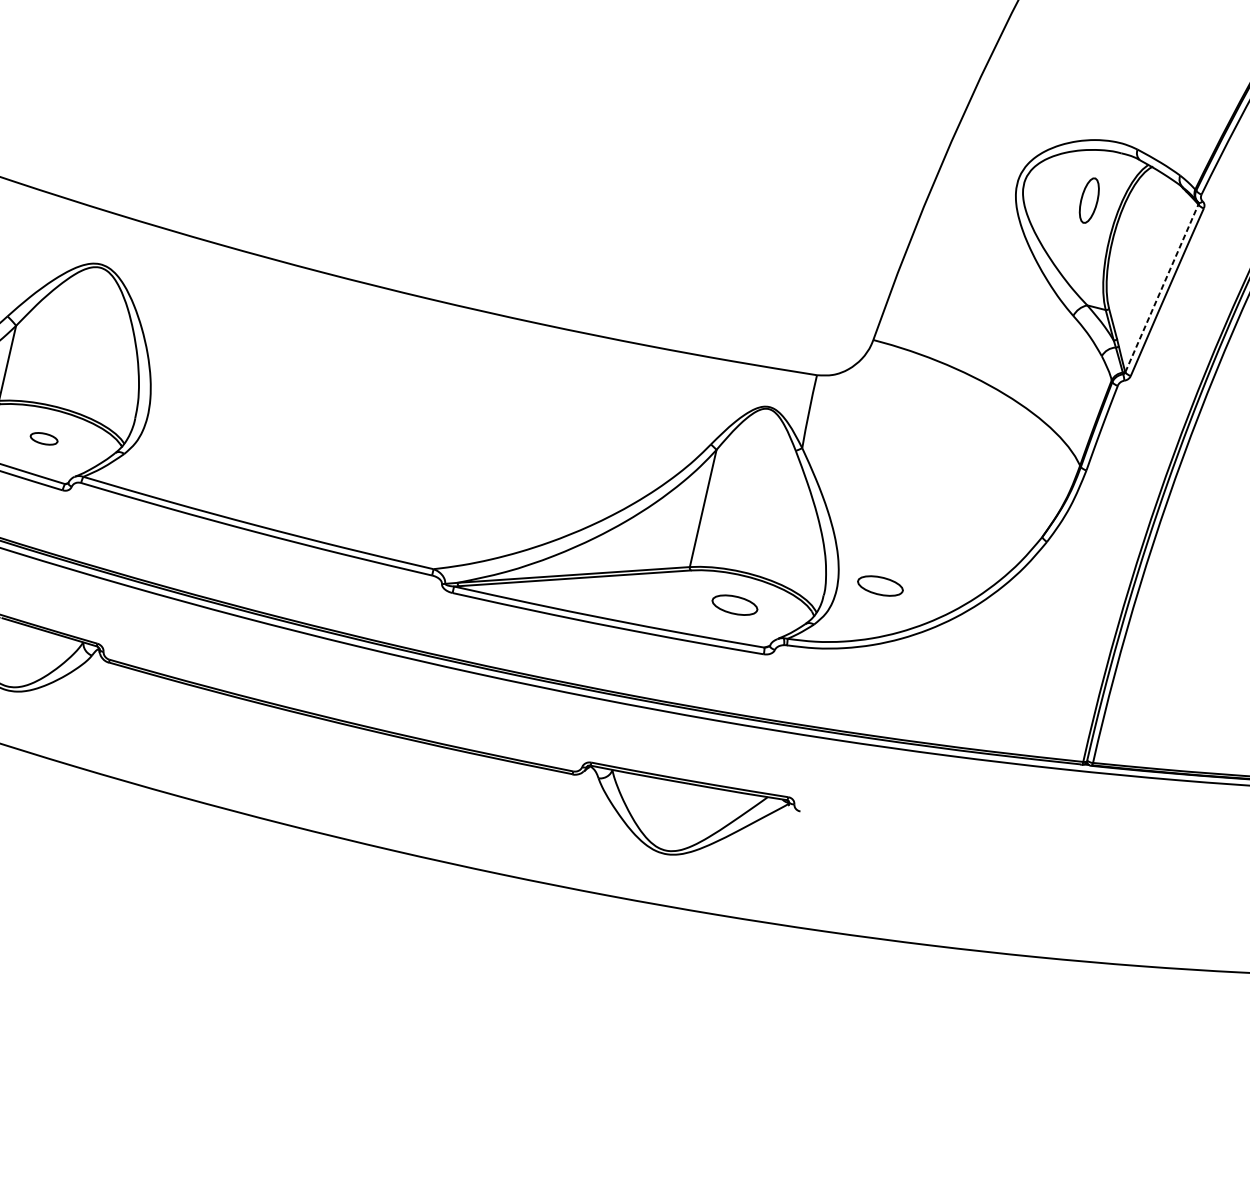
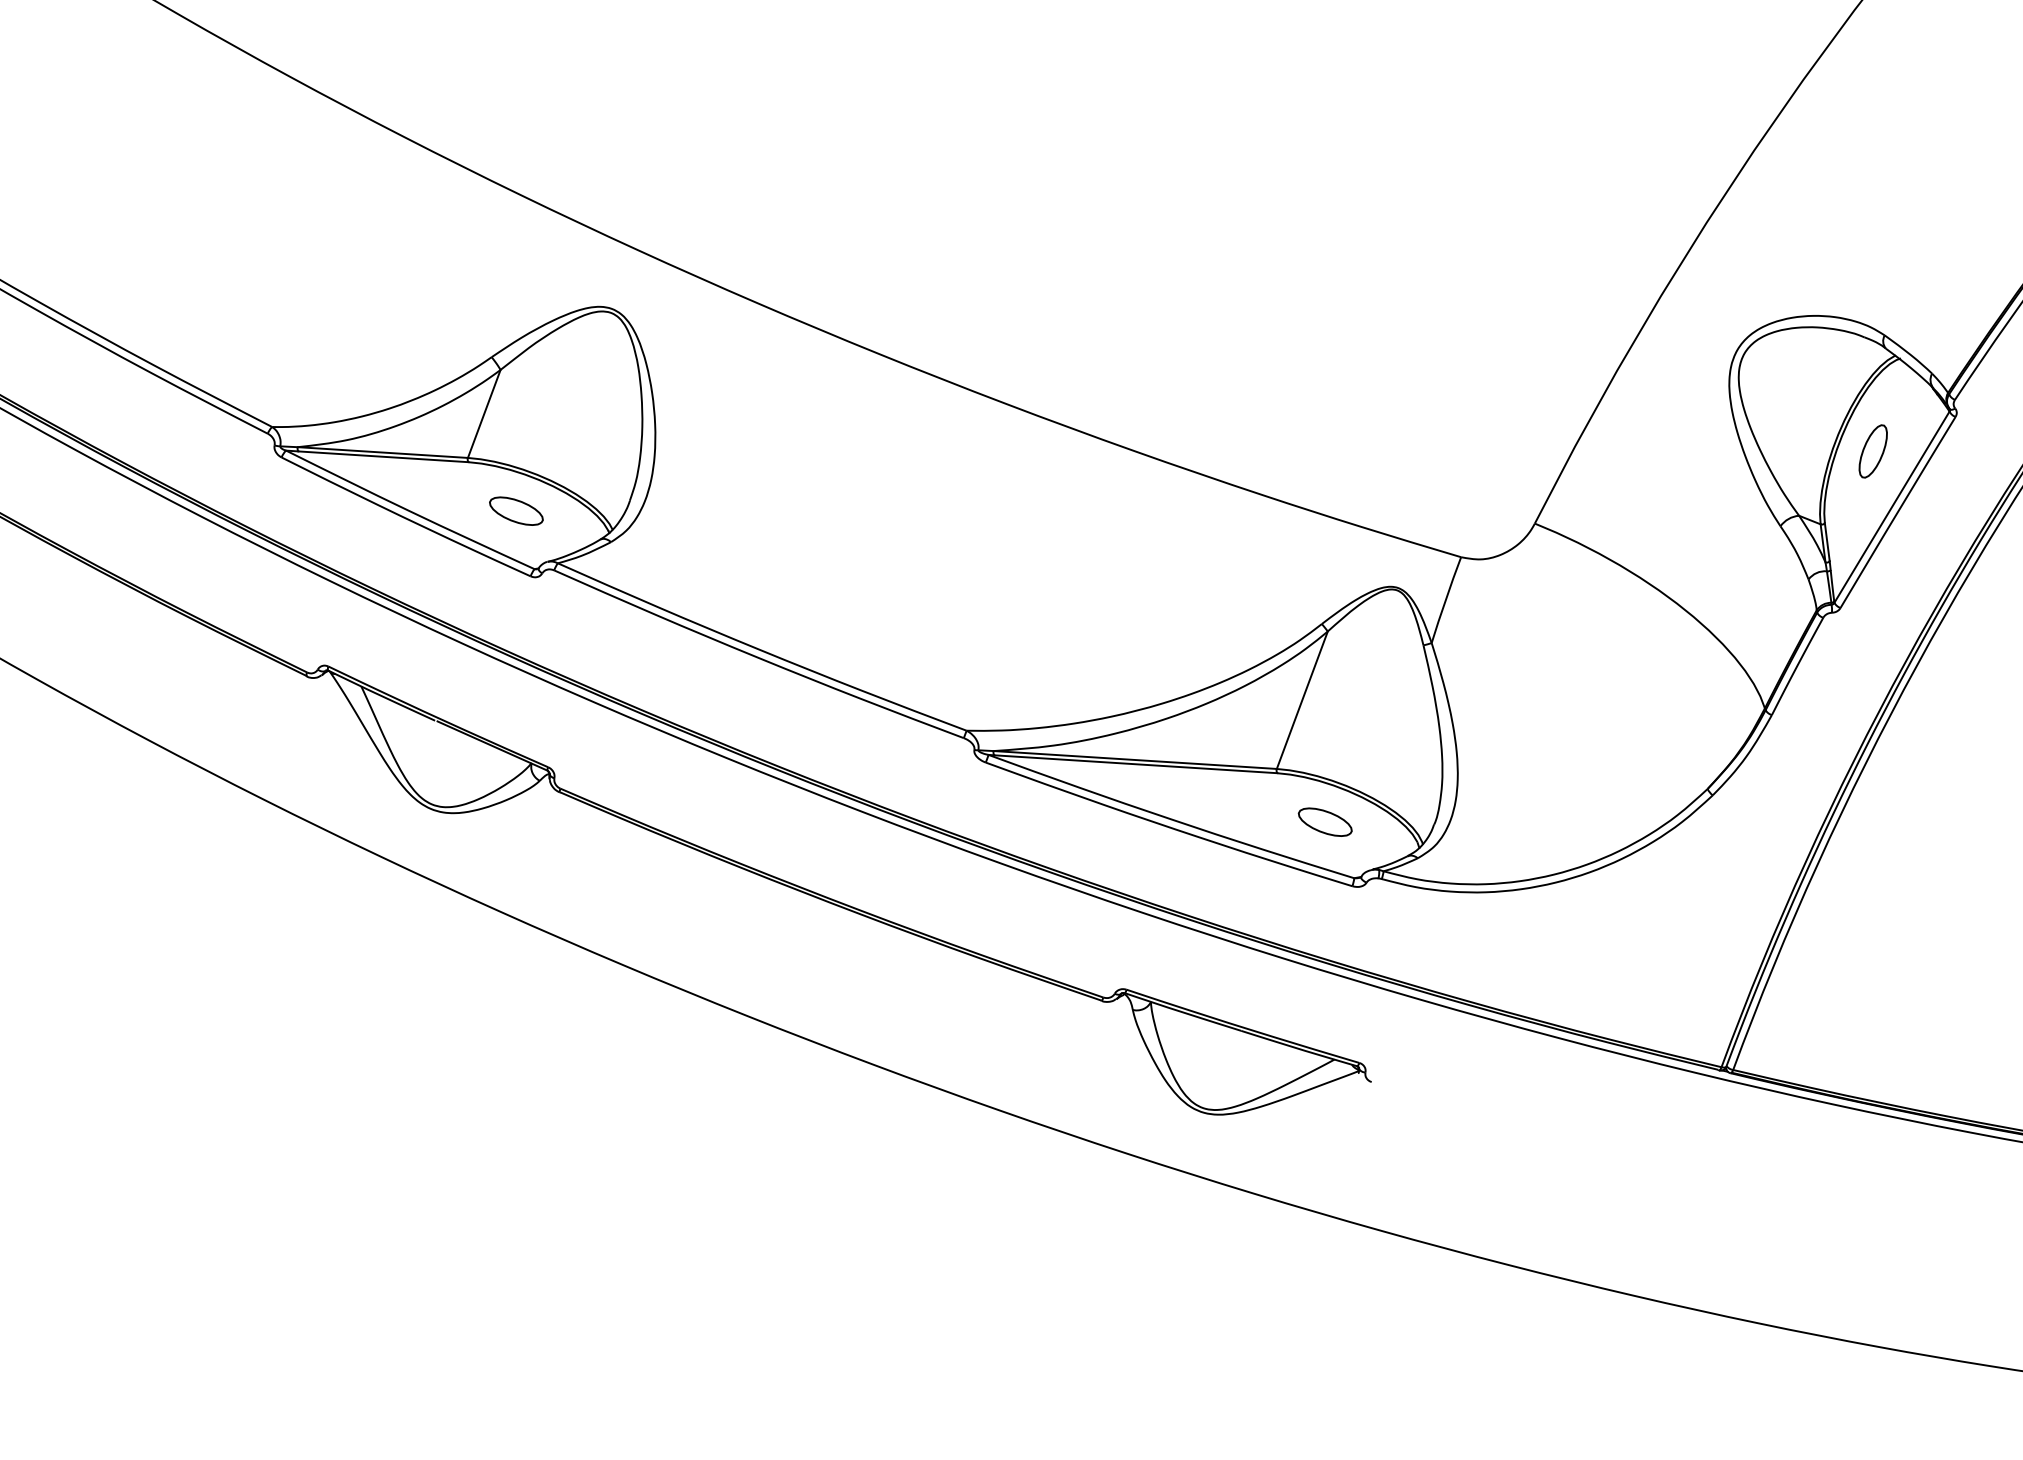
part: (1088, 200) -> (1872, 451), moved
line: (1162, 288) -> (1892, 507), dashed -> solid
part: (44, 438) -> (516, 510), size x1.67
part: (879, 585) -> (1503, 821), removed

